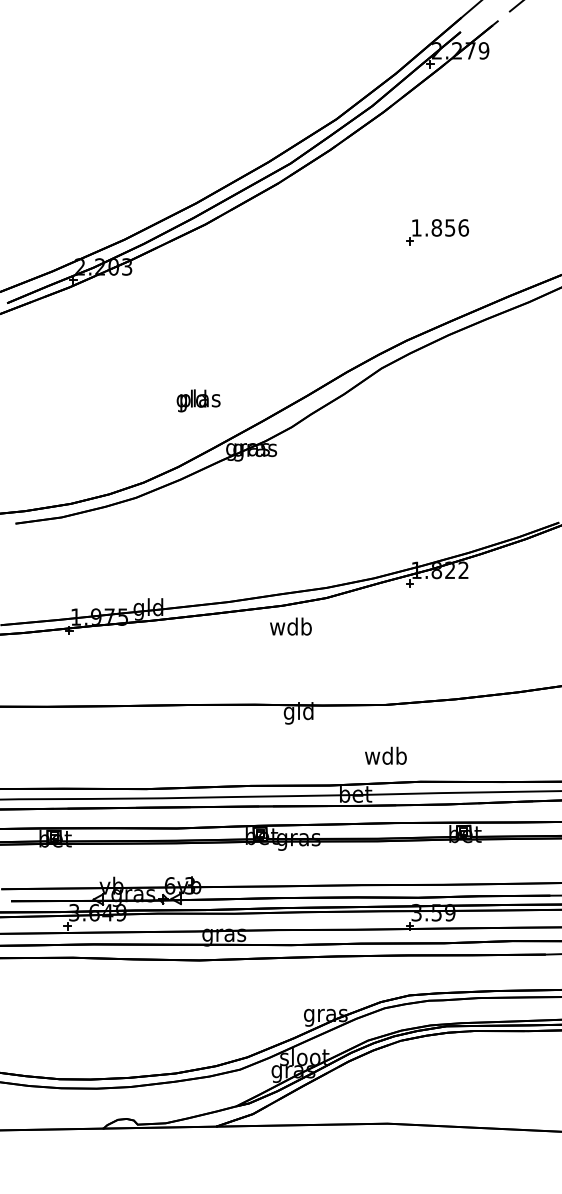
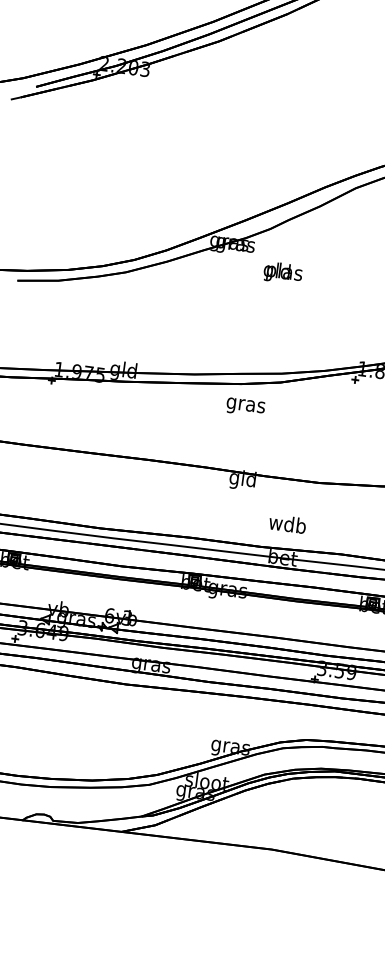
text: (198, 400) -> (282, 272), moved
text: (290, 628) -> (245, 404), wdb -> gras
text: (385, 755) -> (287, 523), moved

